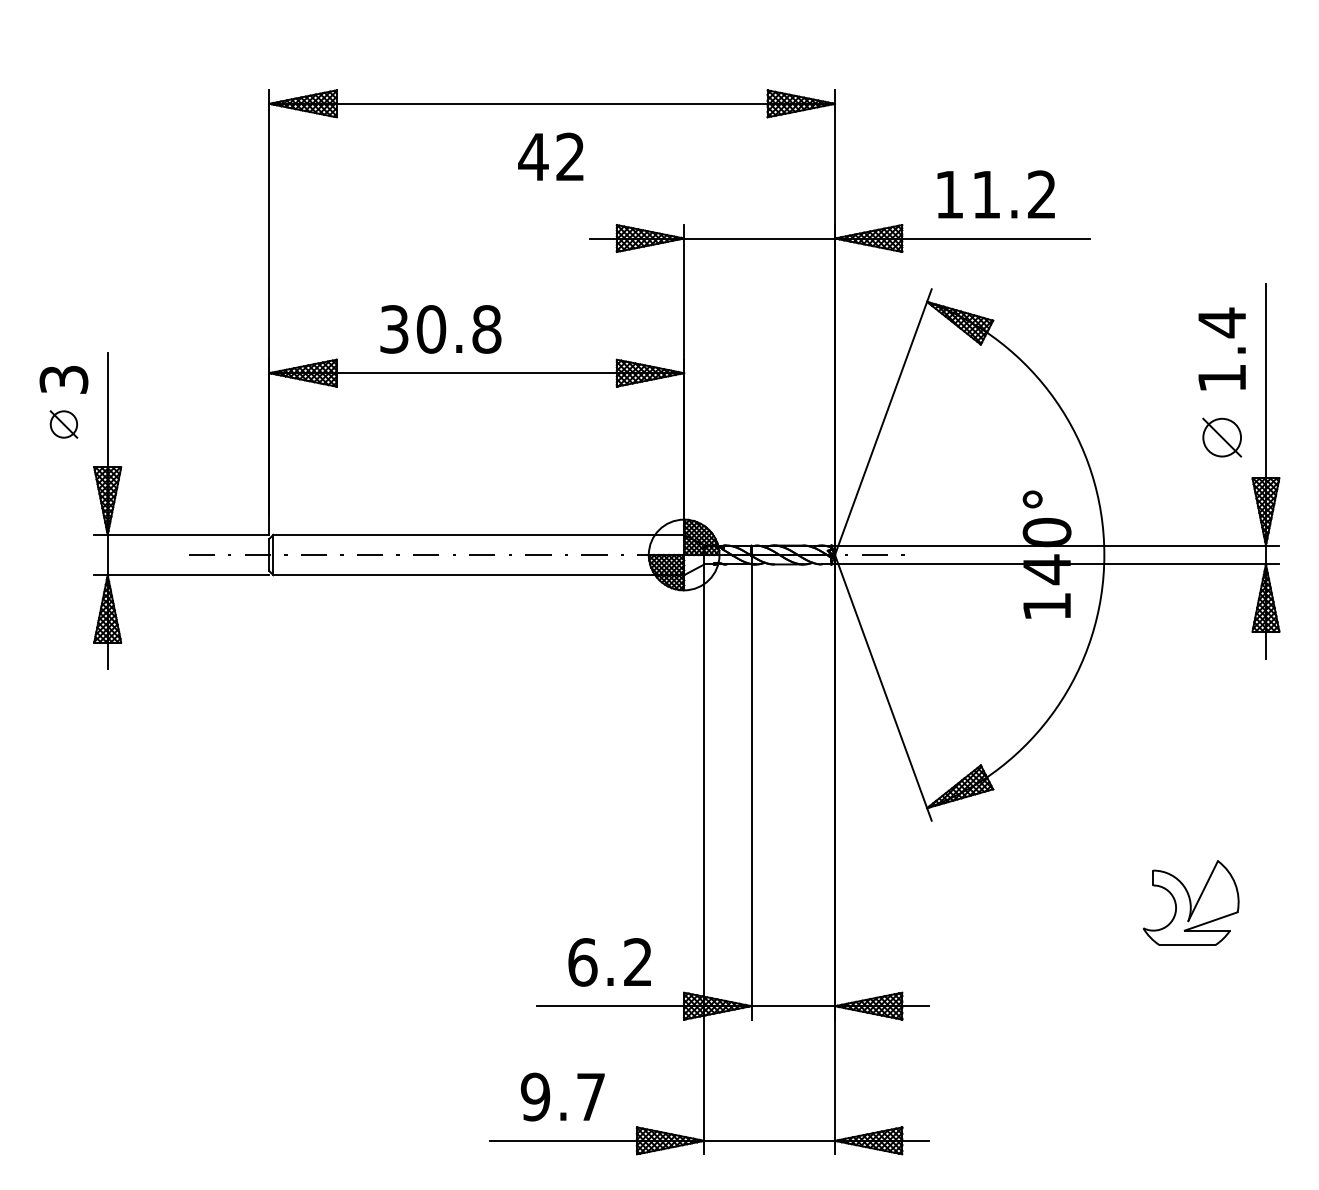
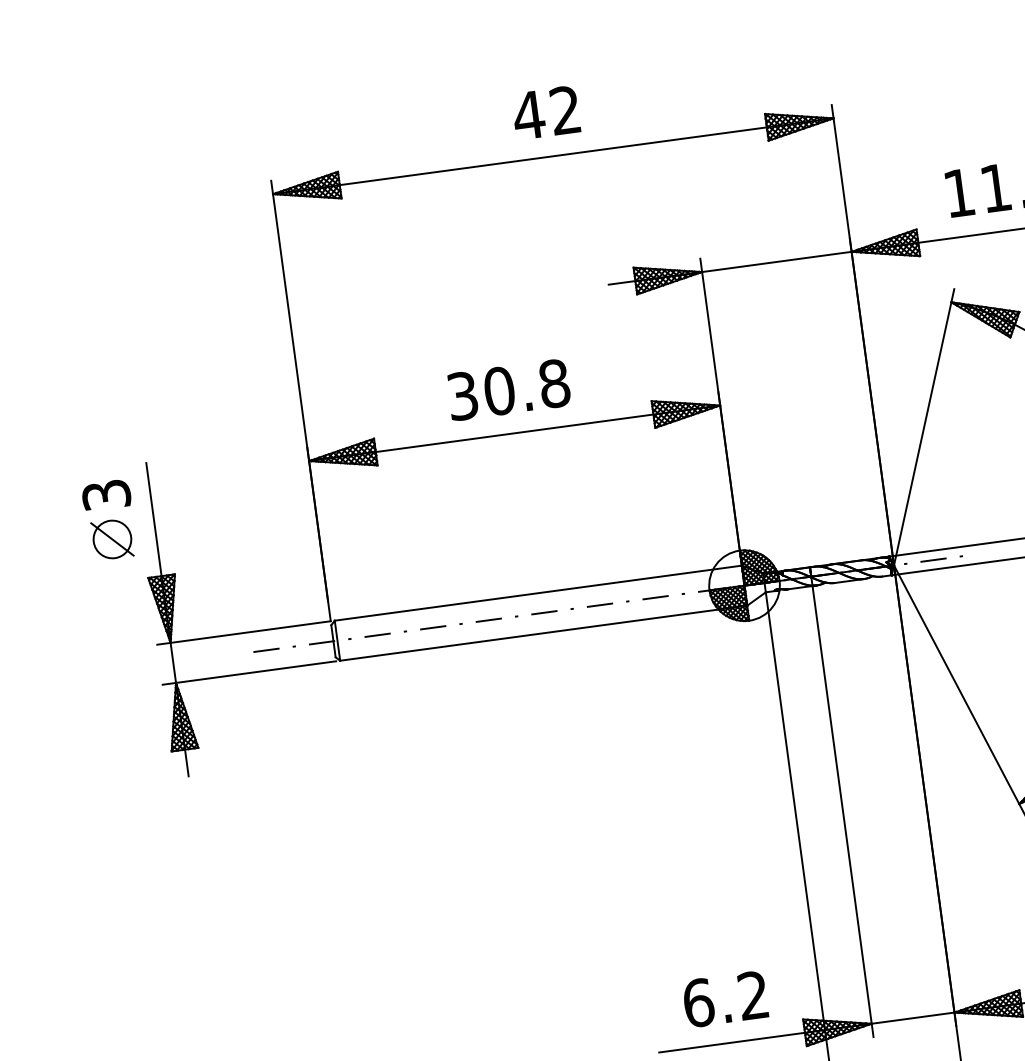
text: (550, 156) -> (545, 112), moved
text: (440, 329) -> (508, 390), moved
part: (63, 424) -> (111, 539), size x1.43

